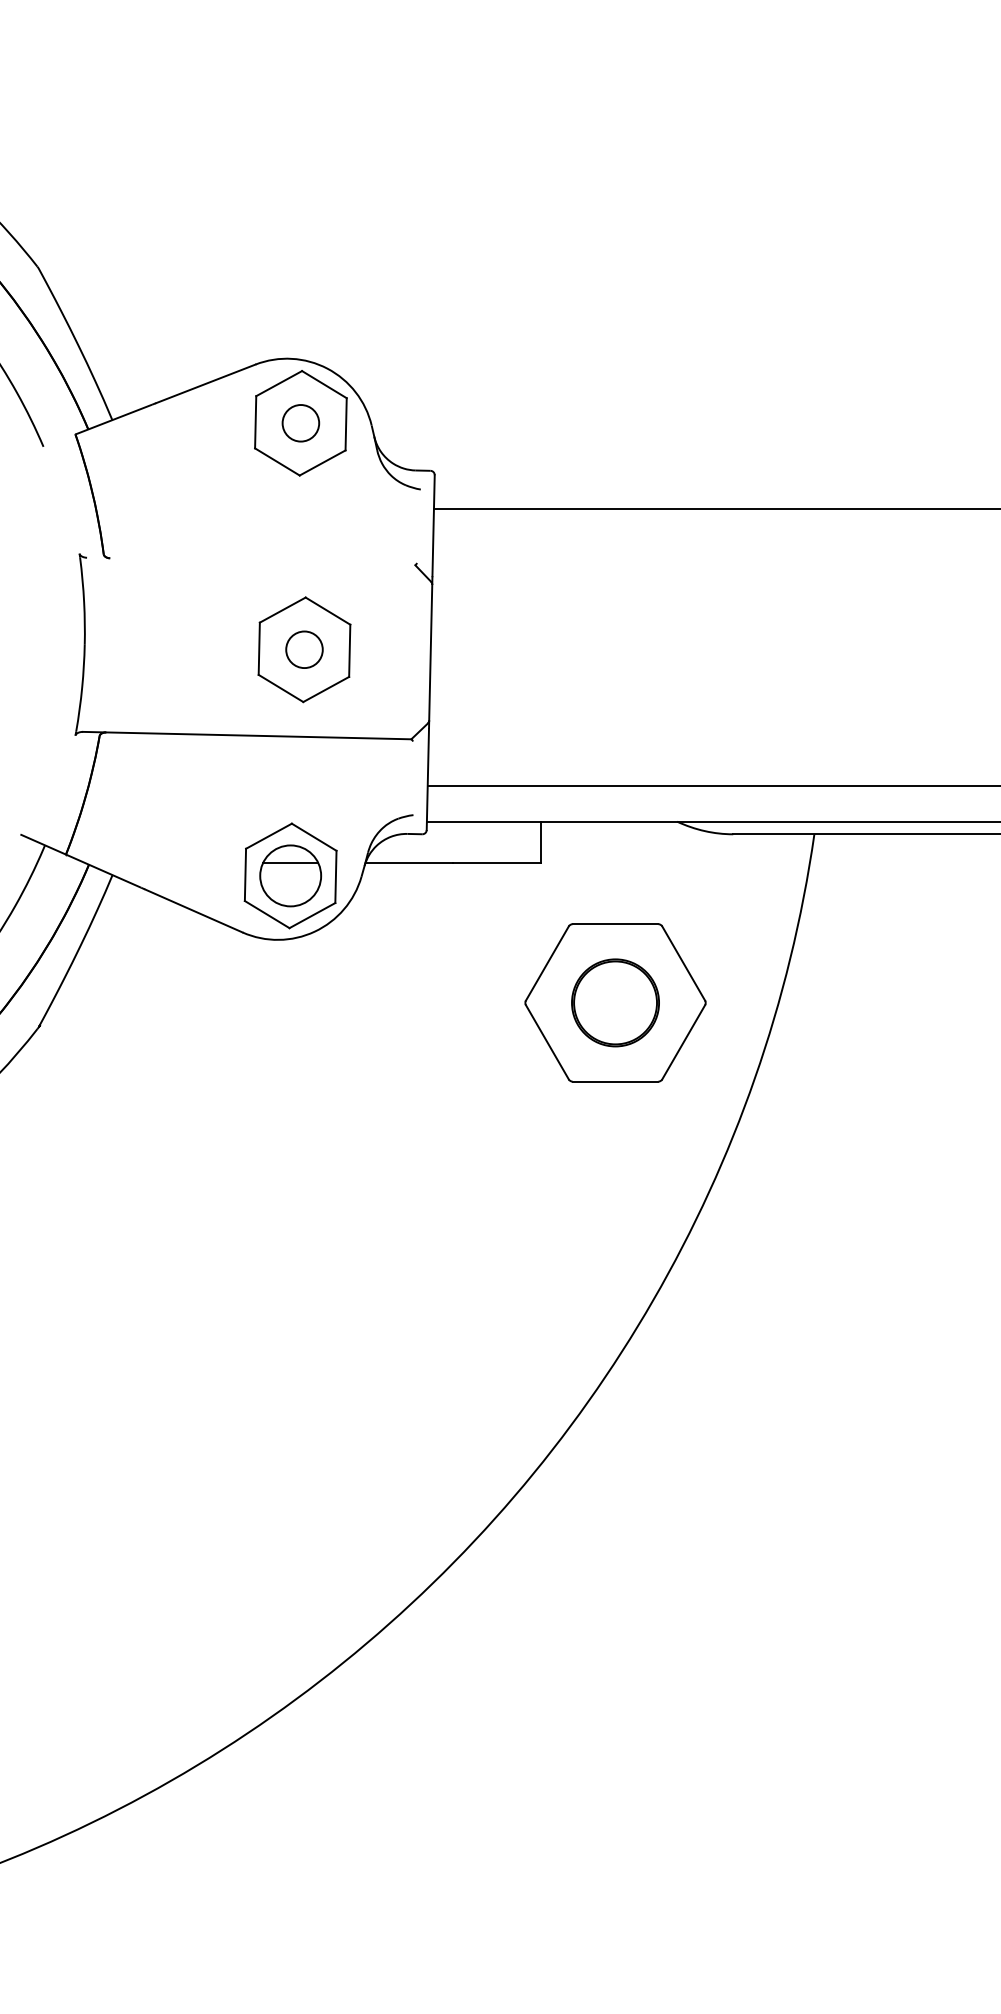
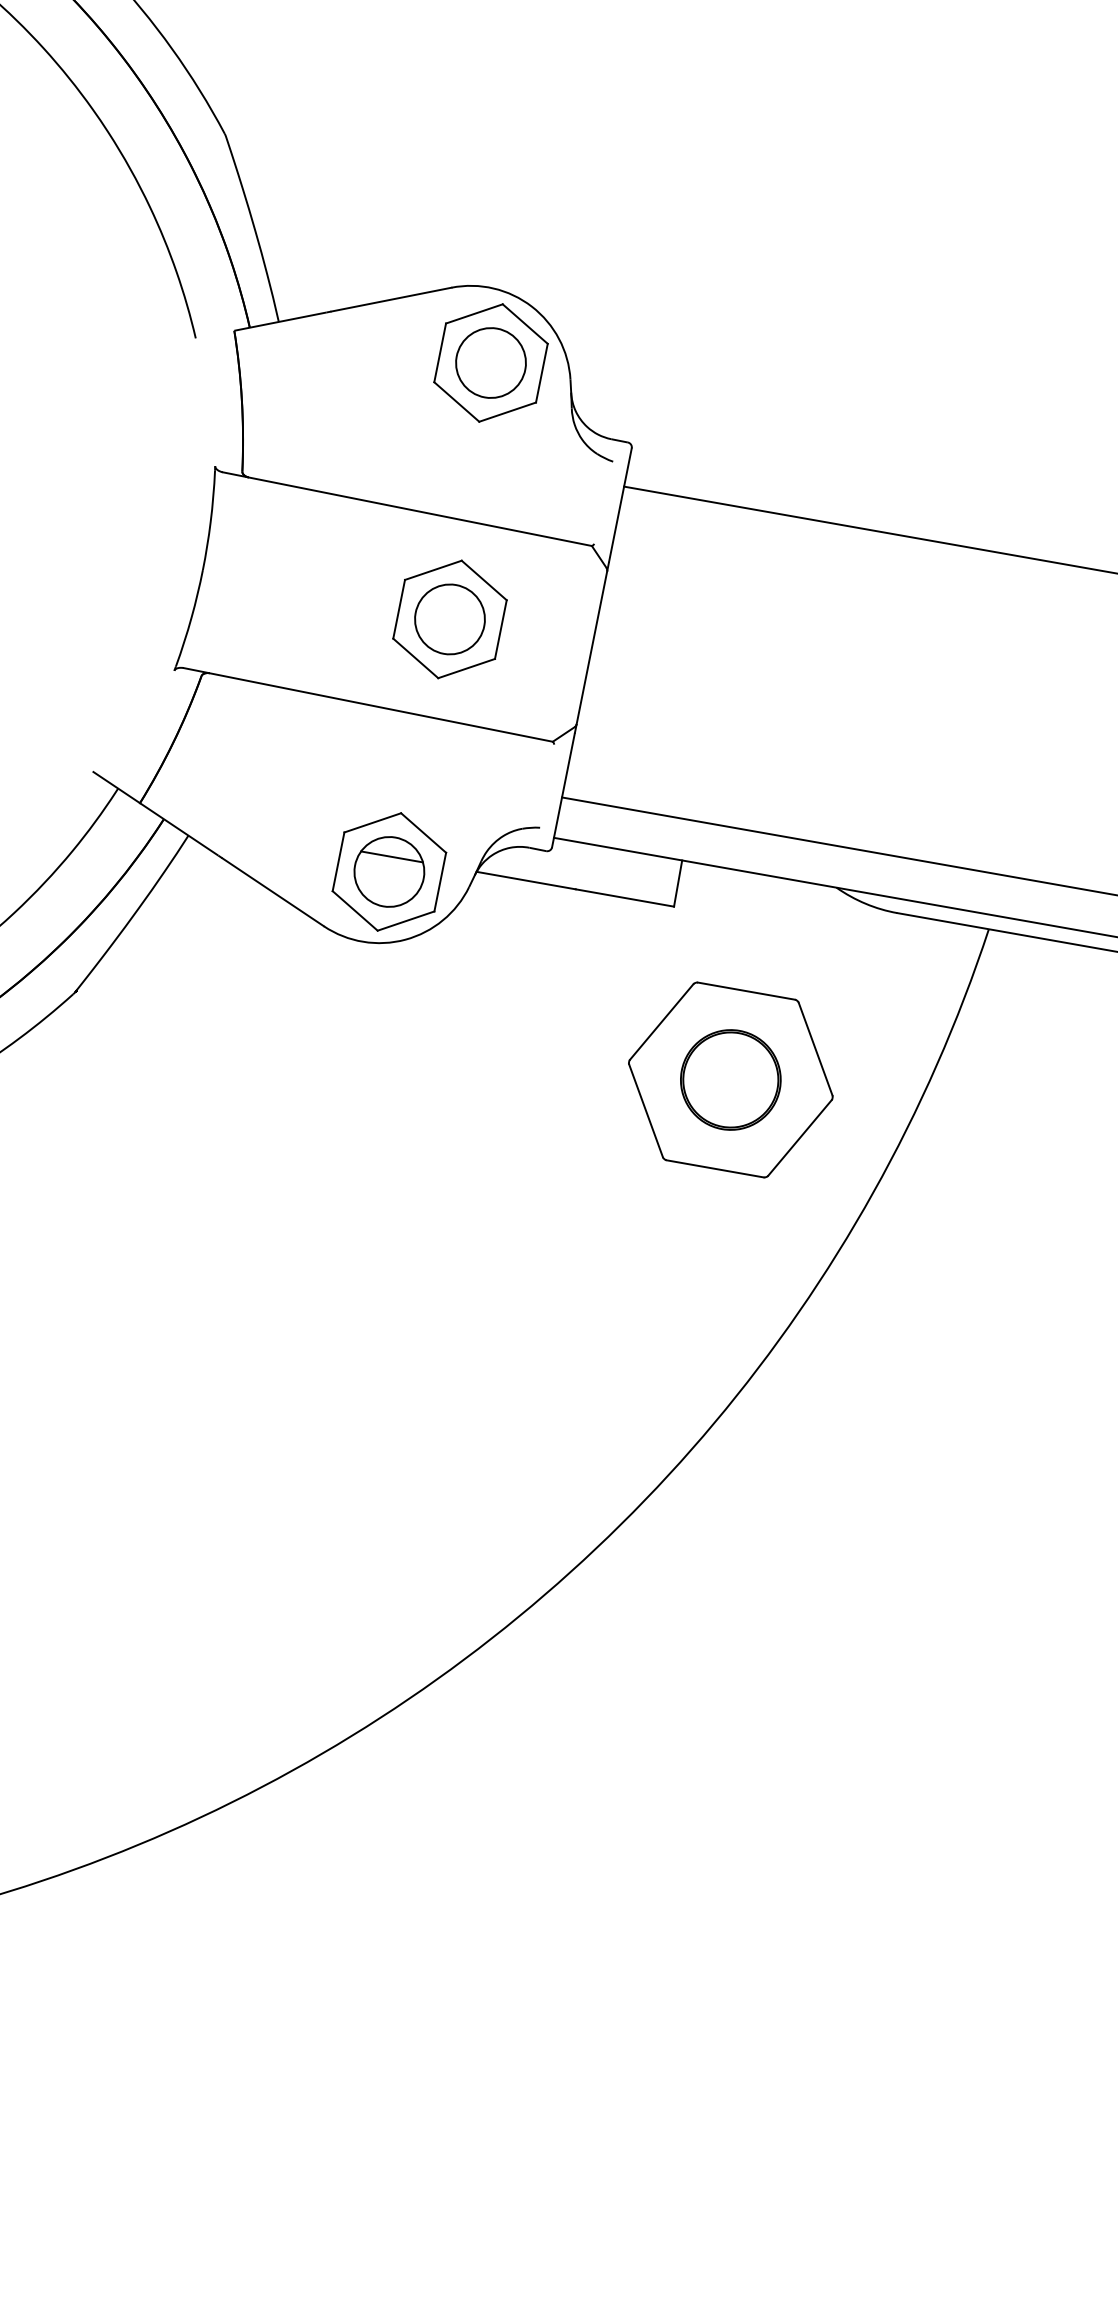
circle: (300, 422) -> (490, 362), size x1.67
line: (251, 561) -> (407, 509), added
circle: (304, 649) -> (450, 619), size x1.67

